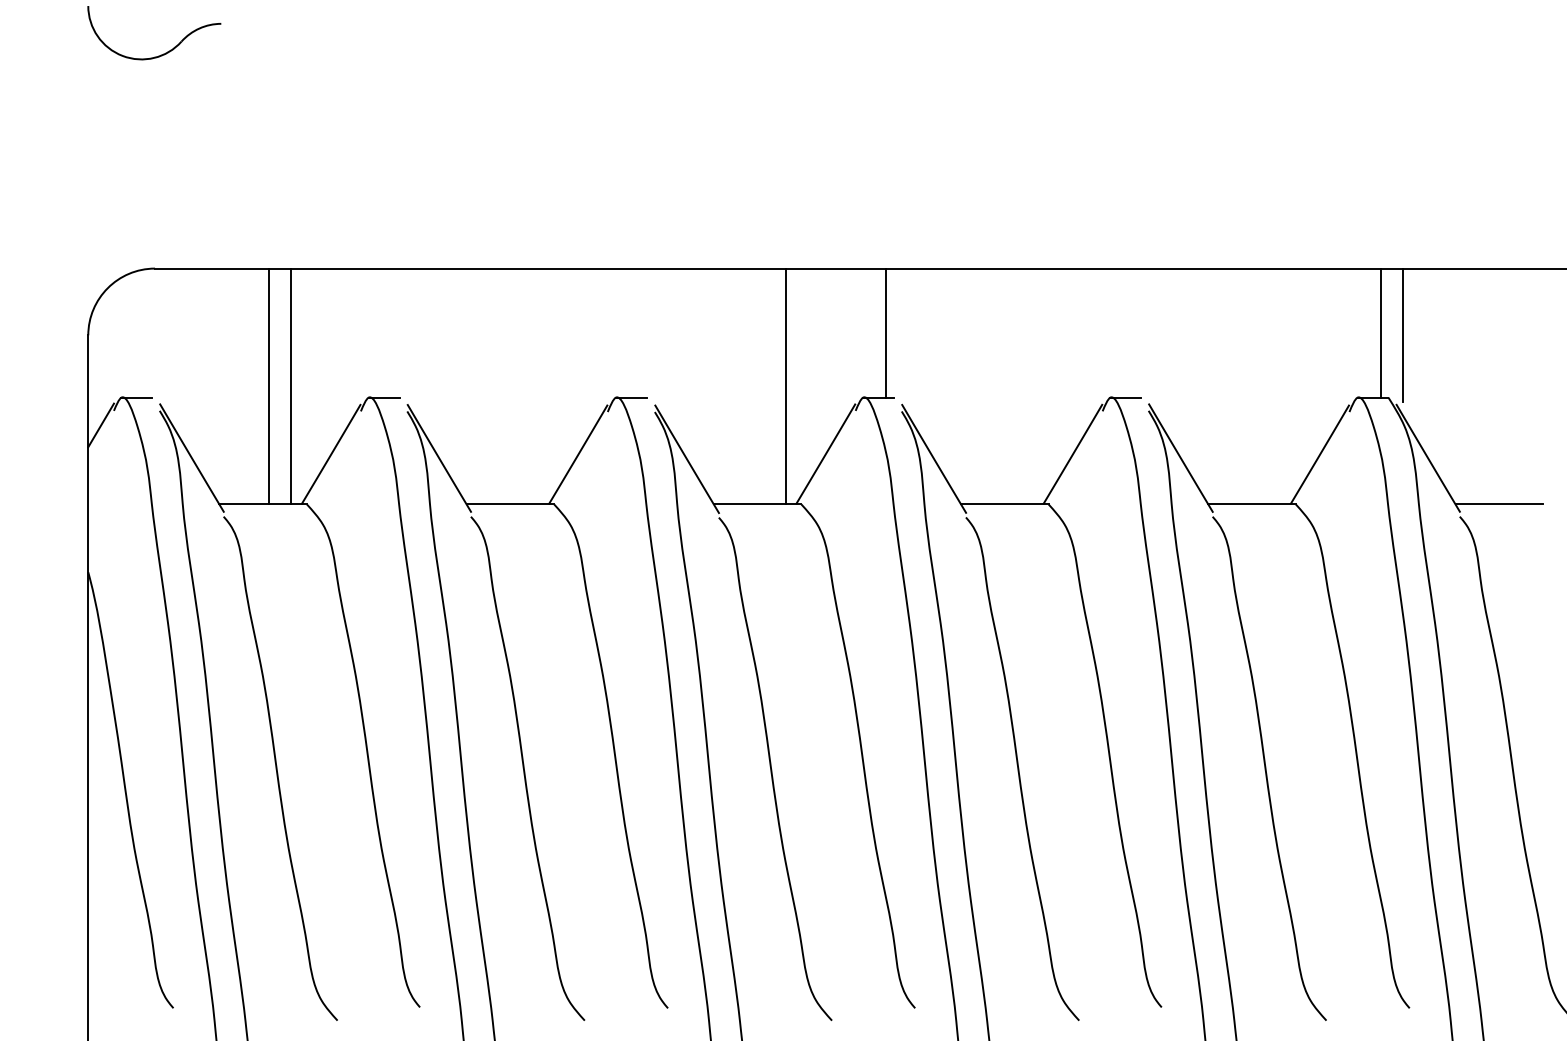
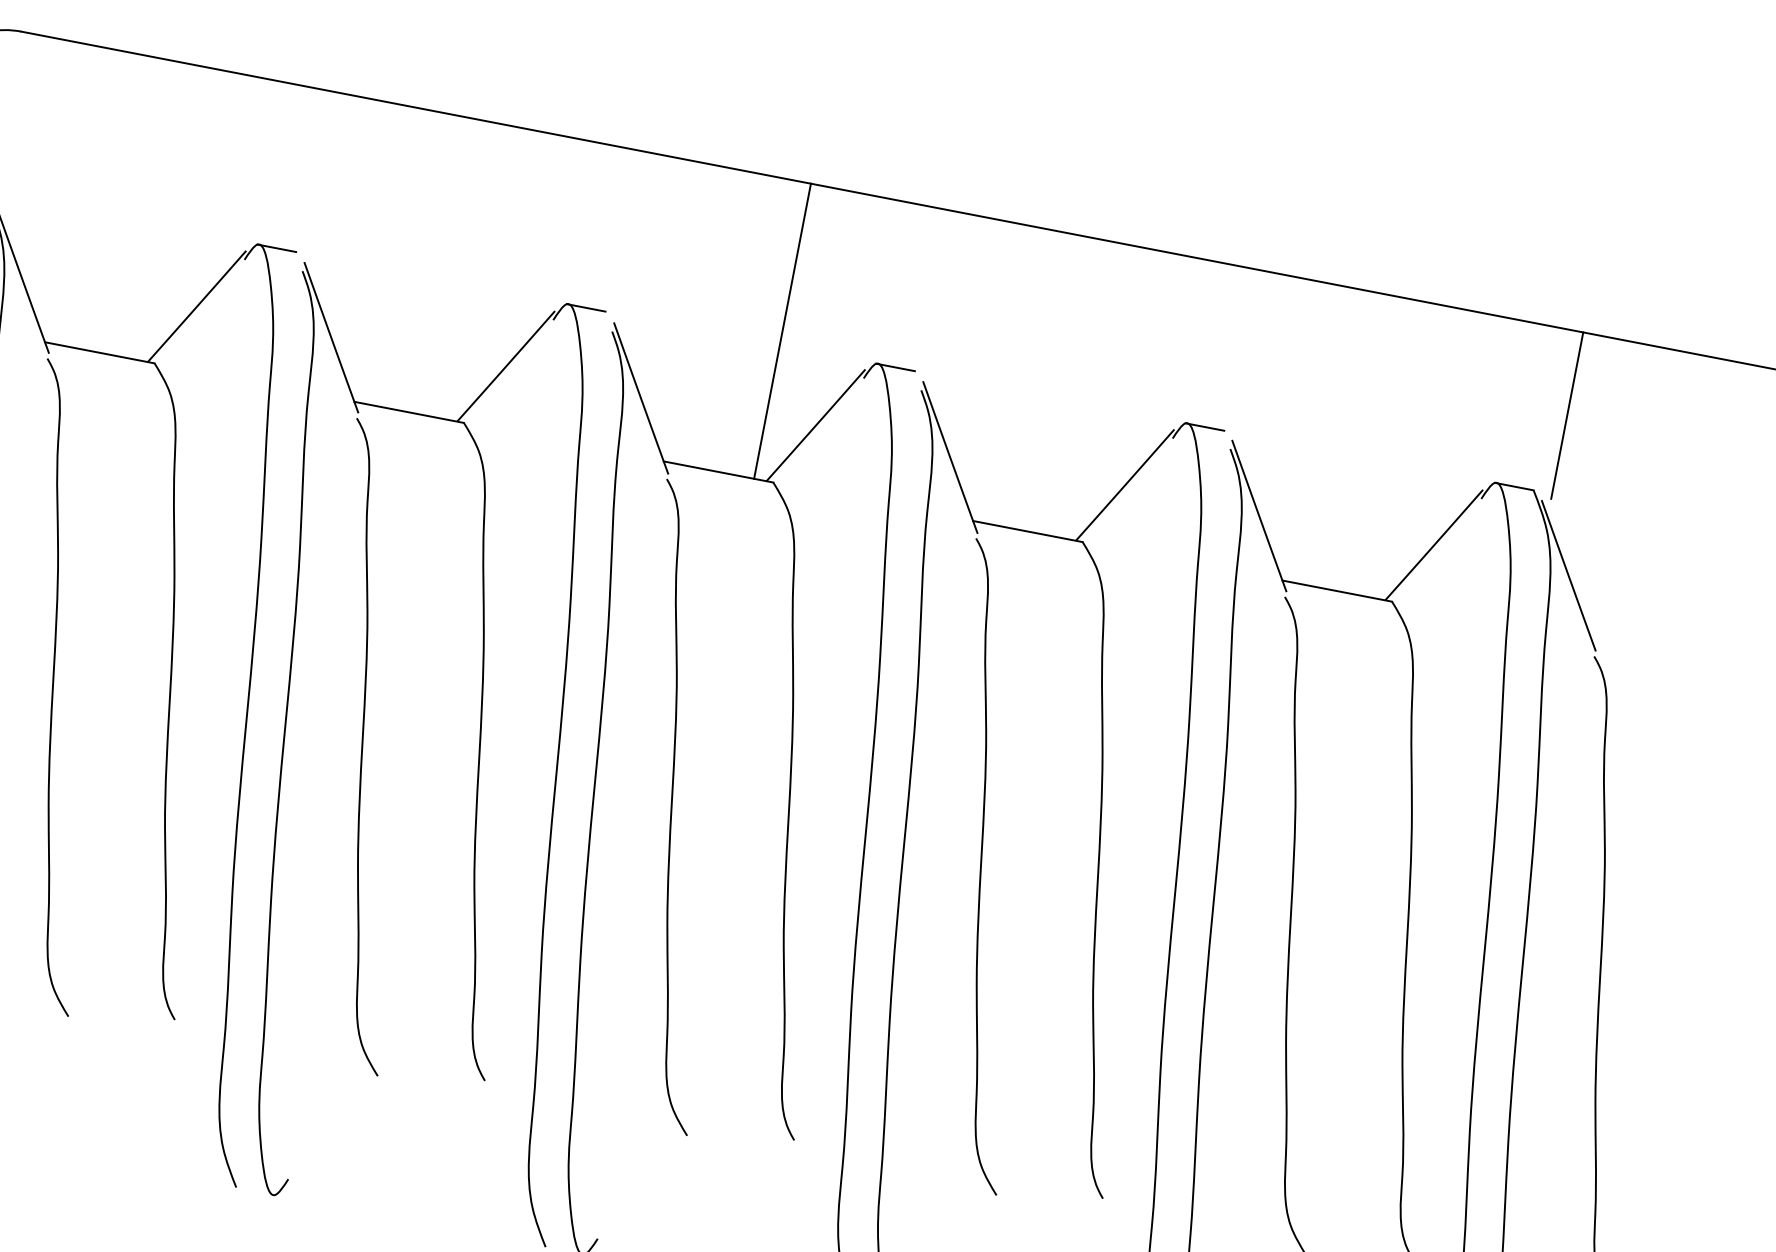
line: (885, 332) -> (919, 287), removed
line: (1381, 332) -> (1540, 407), removed
line: (268, 386) -> (134, 206), removed
line: (290, 386) -> (162, 211), removed
line: (1499, 504) -> (1646, 650), removed

